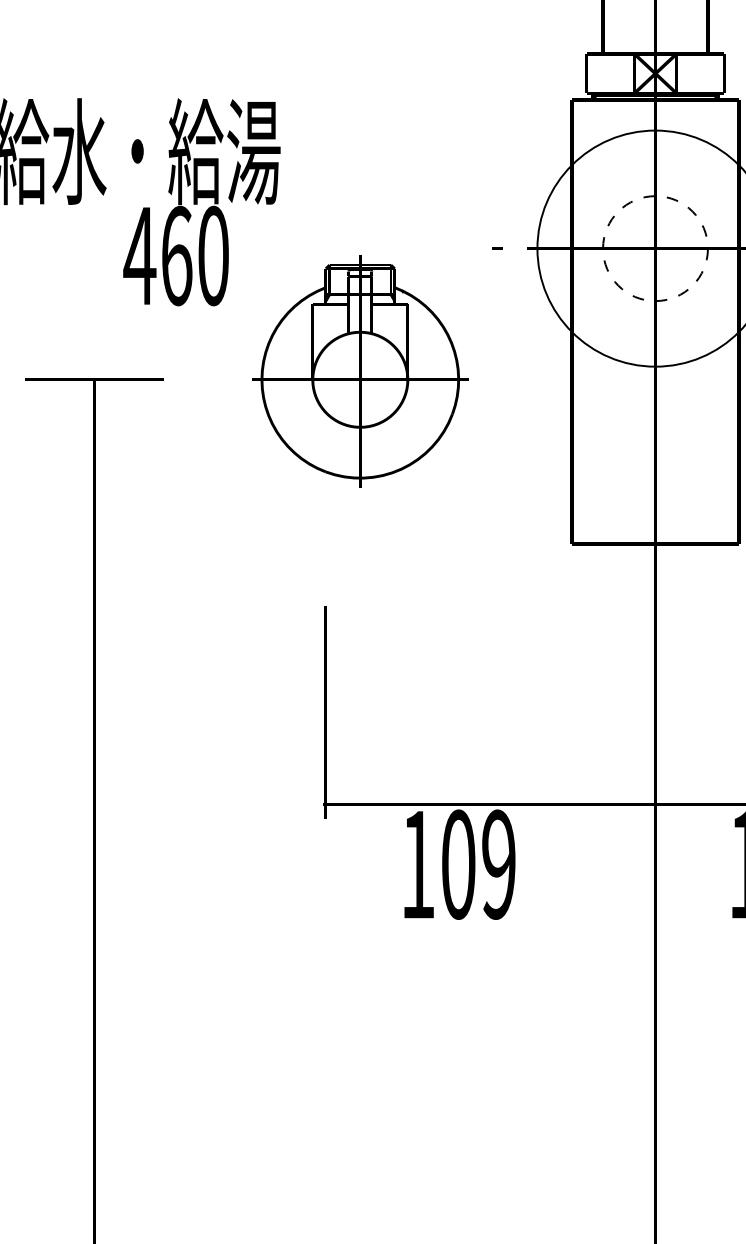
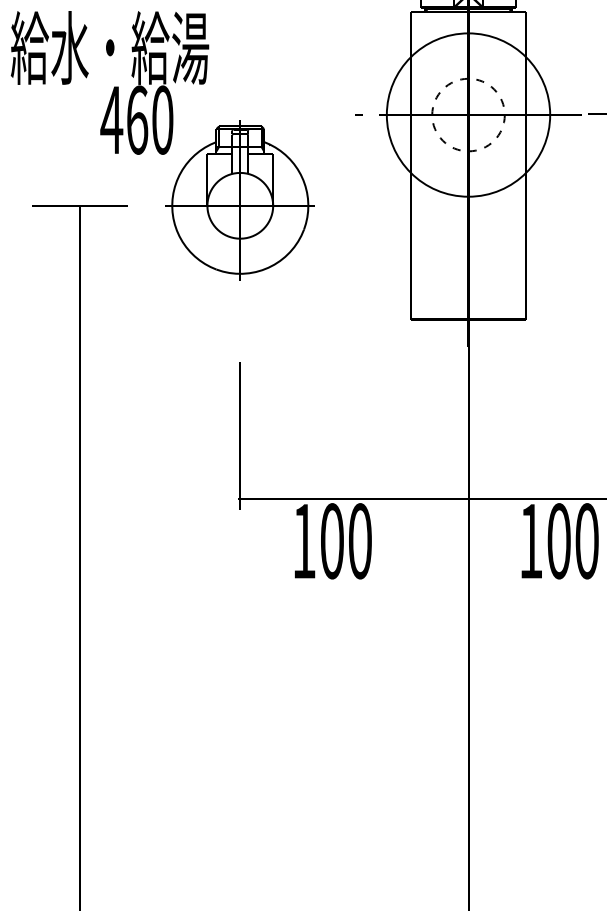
part: (359, 372) -> (239, 200), moved
text: (497, 865) -> (359, 541), 109 -> 100

